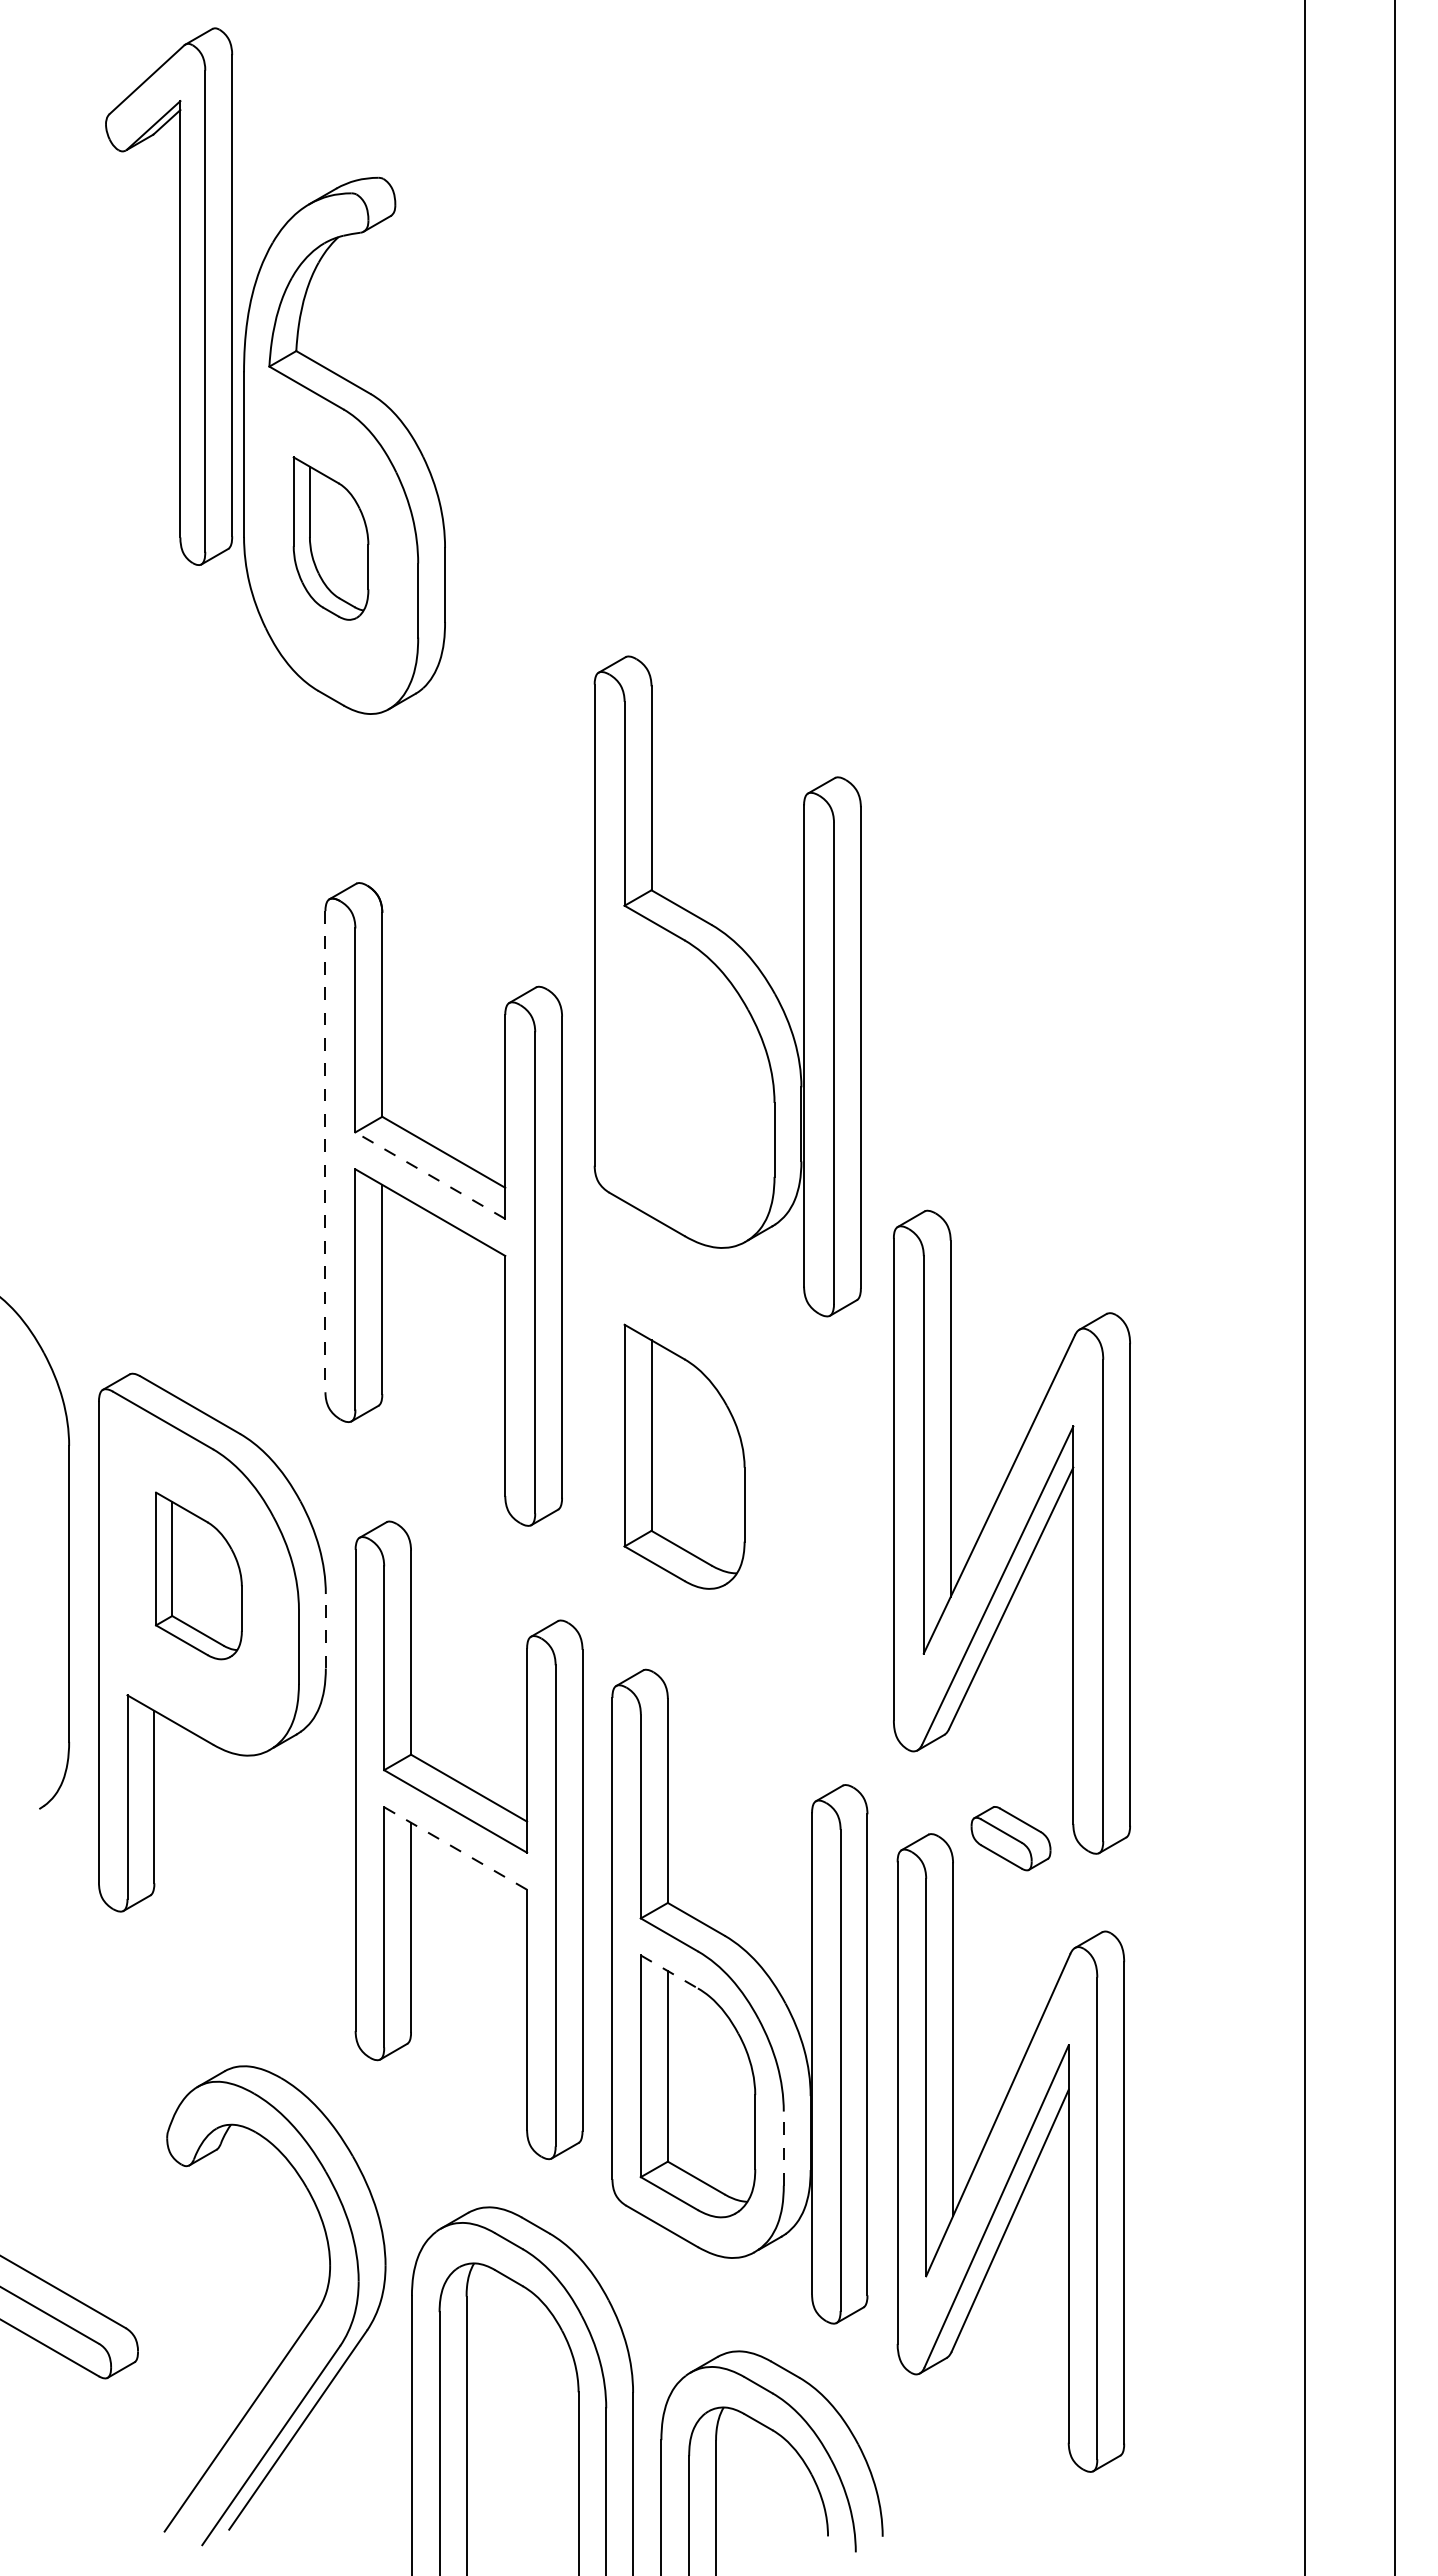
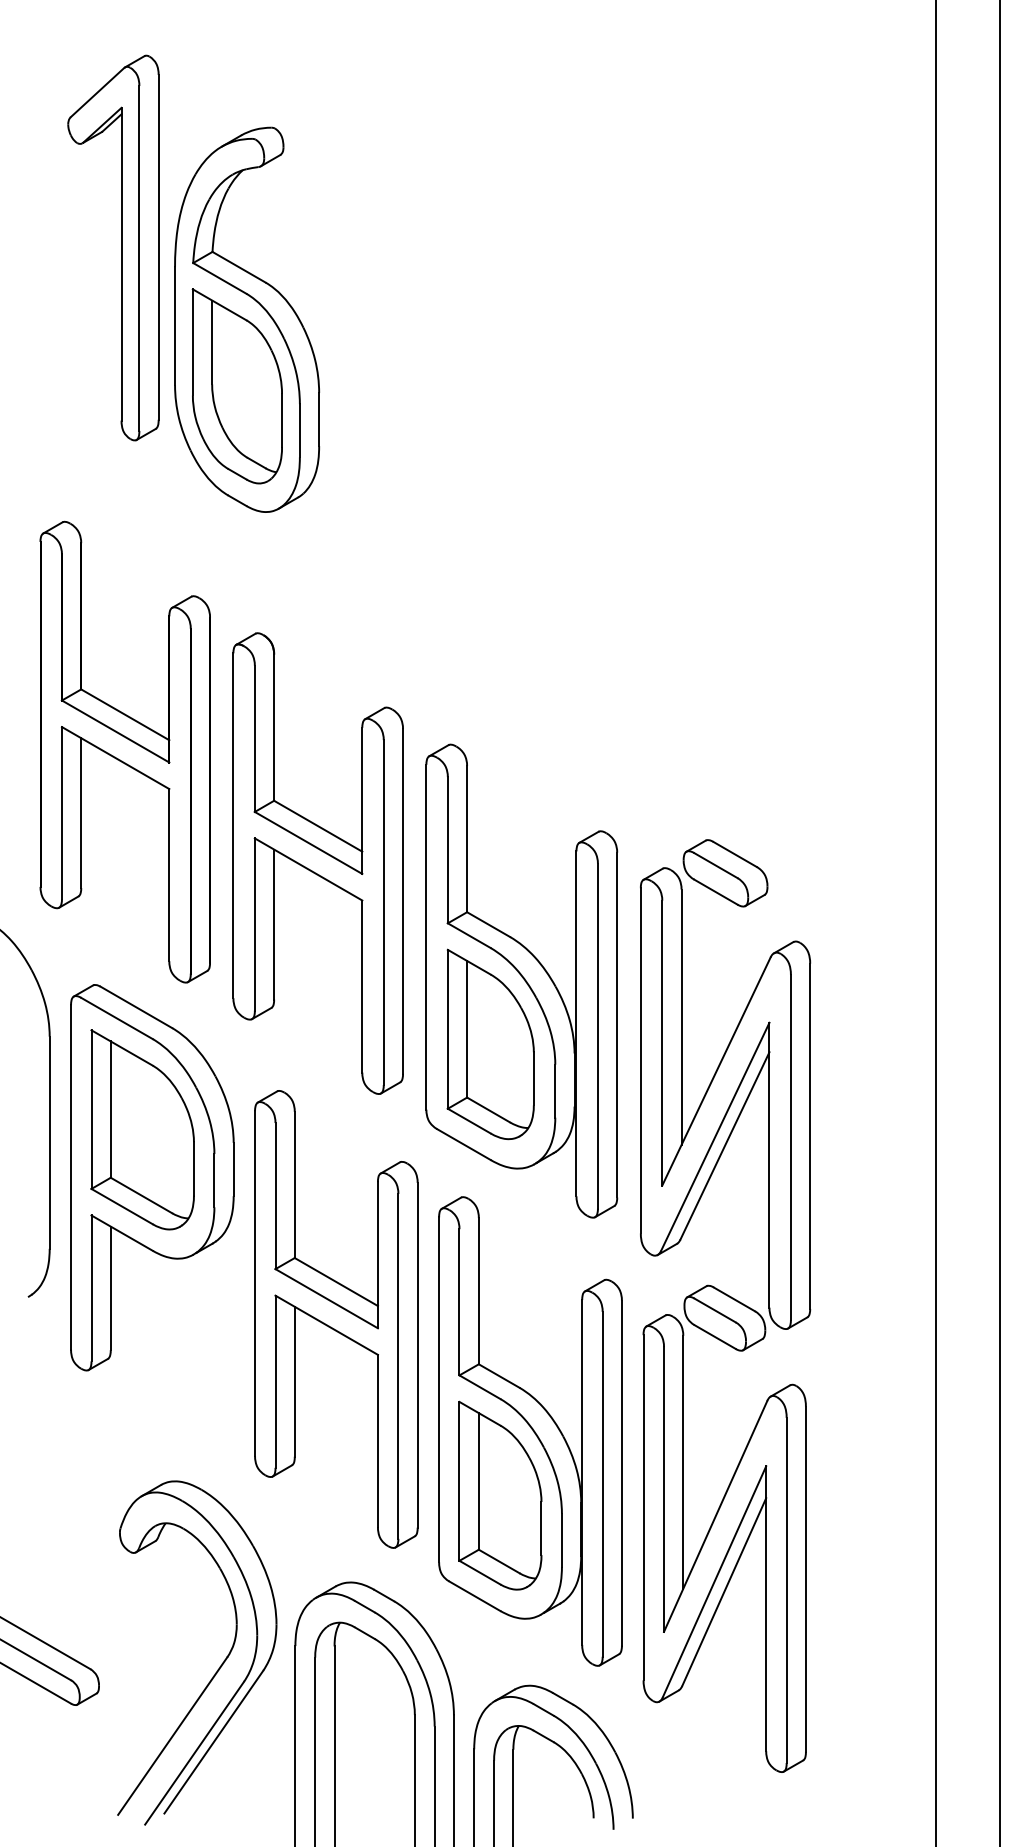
part: (179, 296) -> (120, 247), moved
part: (330, 538) -> (237, 386), size x1.67
part: (727, 986) -> (521, 981), moved
part: (174, 1048) -> (125, 751), added
line: (325, 1151) -> (233, 825), dashed -> solid
line: (430, 1175) -> (308, 842), dashed -> solid
part: (1011, 1217) -> (725, 872), added
part: (198, 1575) -> (142, 1129), size x1.67
line: (325, 1630) -> (233, 1169), dashed -> solid
part: (1010, 1838) -> (724, 1318), size x1.43
line: (455, 1848) -> (326, 1325), dashed -> solid
line: (669, 1971) -> (480, 1413), dashed -> solid
line: (783, 2148) -> (561, 1540), dashed -> solid

